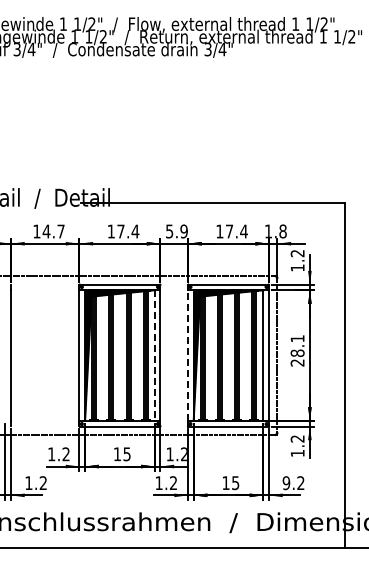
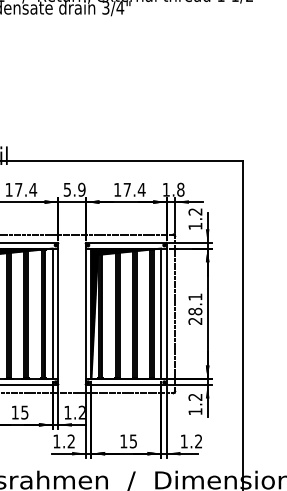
line: (188, 355) -> (86, 313), dashed -> solid
line: (154, 356) -> (52, 314), dashed -> solid
text: (286, 483) -> (184, 441), 9.2 -> 1.2

